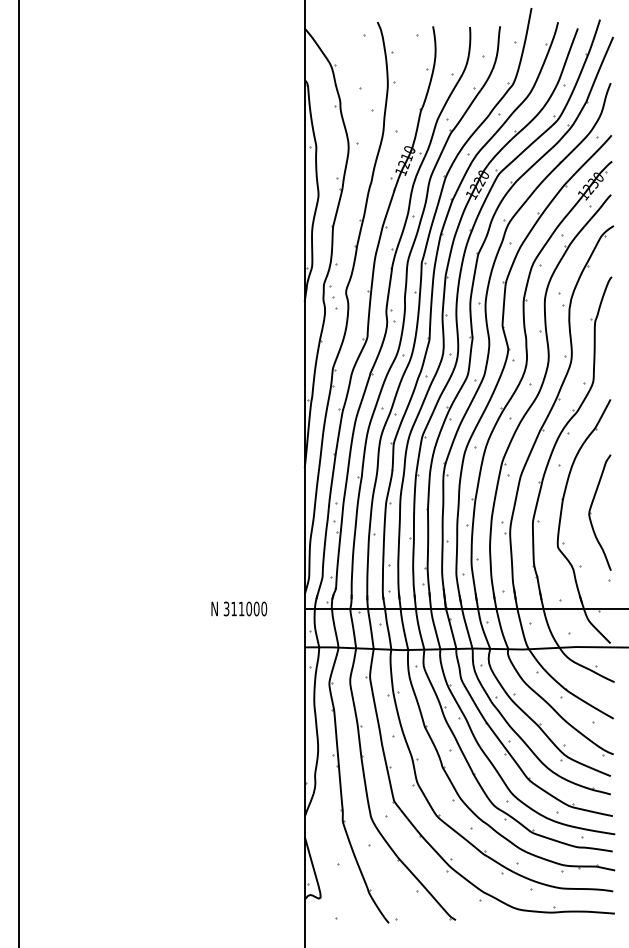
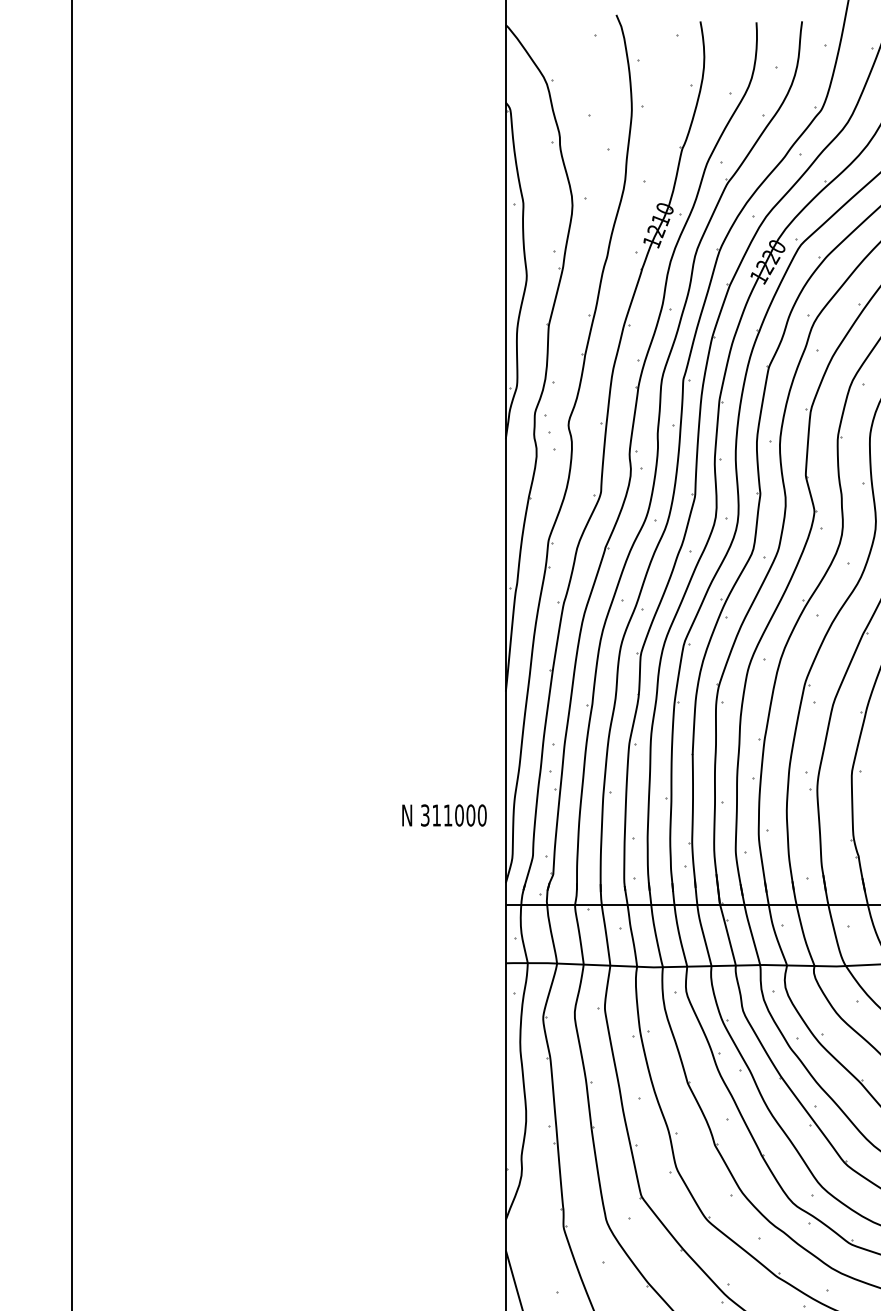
text: (239, 608) -> (444, 814), moved

